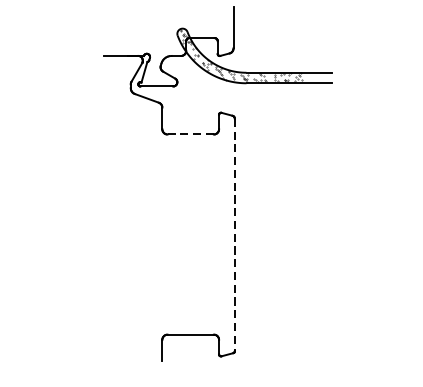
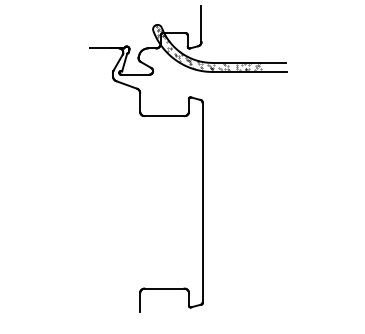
line: (190, 134) -> (164, 116), dashed -> solid
line: (234, 235) -> (202, 203), dashed -> solid

